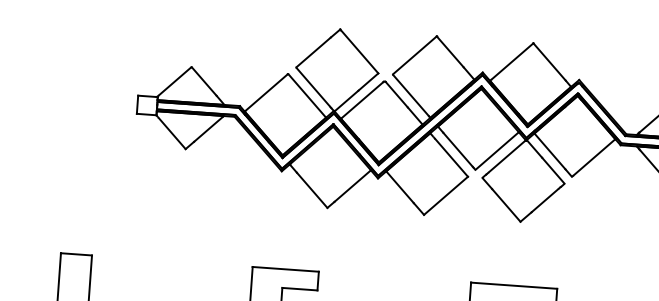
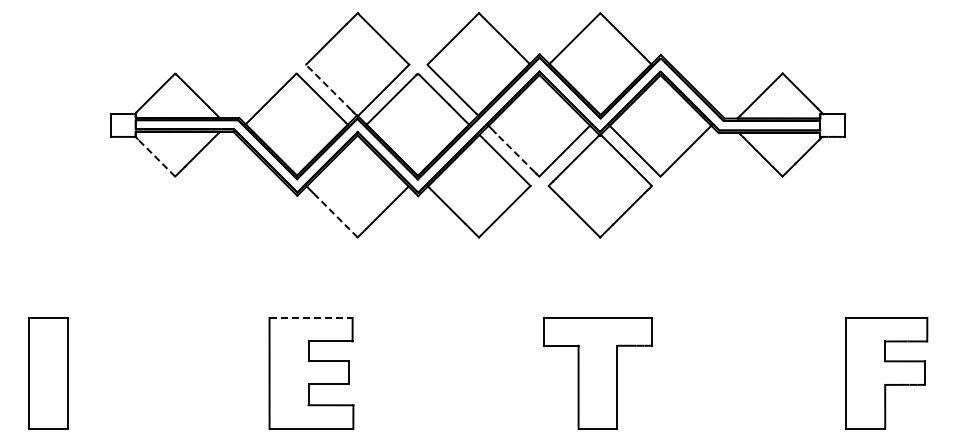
line: (312, 86) -> (328, 87), solid -> dashed
line: (171, 133) -> (156, 158), solid -> dashed
line: (457, 149) -> (515, 152), solid -> dashed
line: (311, 190) -> (336, 216), solid -> dashed
line: (286, 269) -> (311, 317), solid -> dashed

